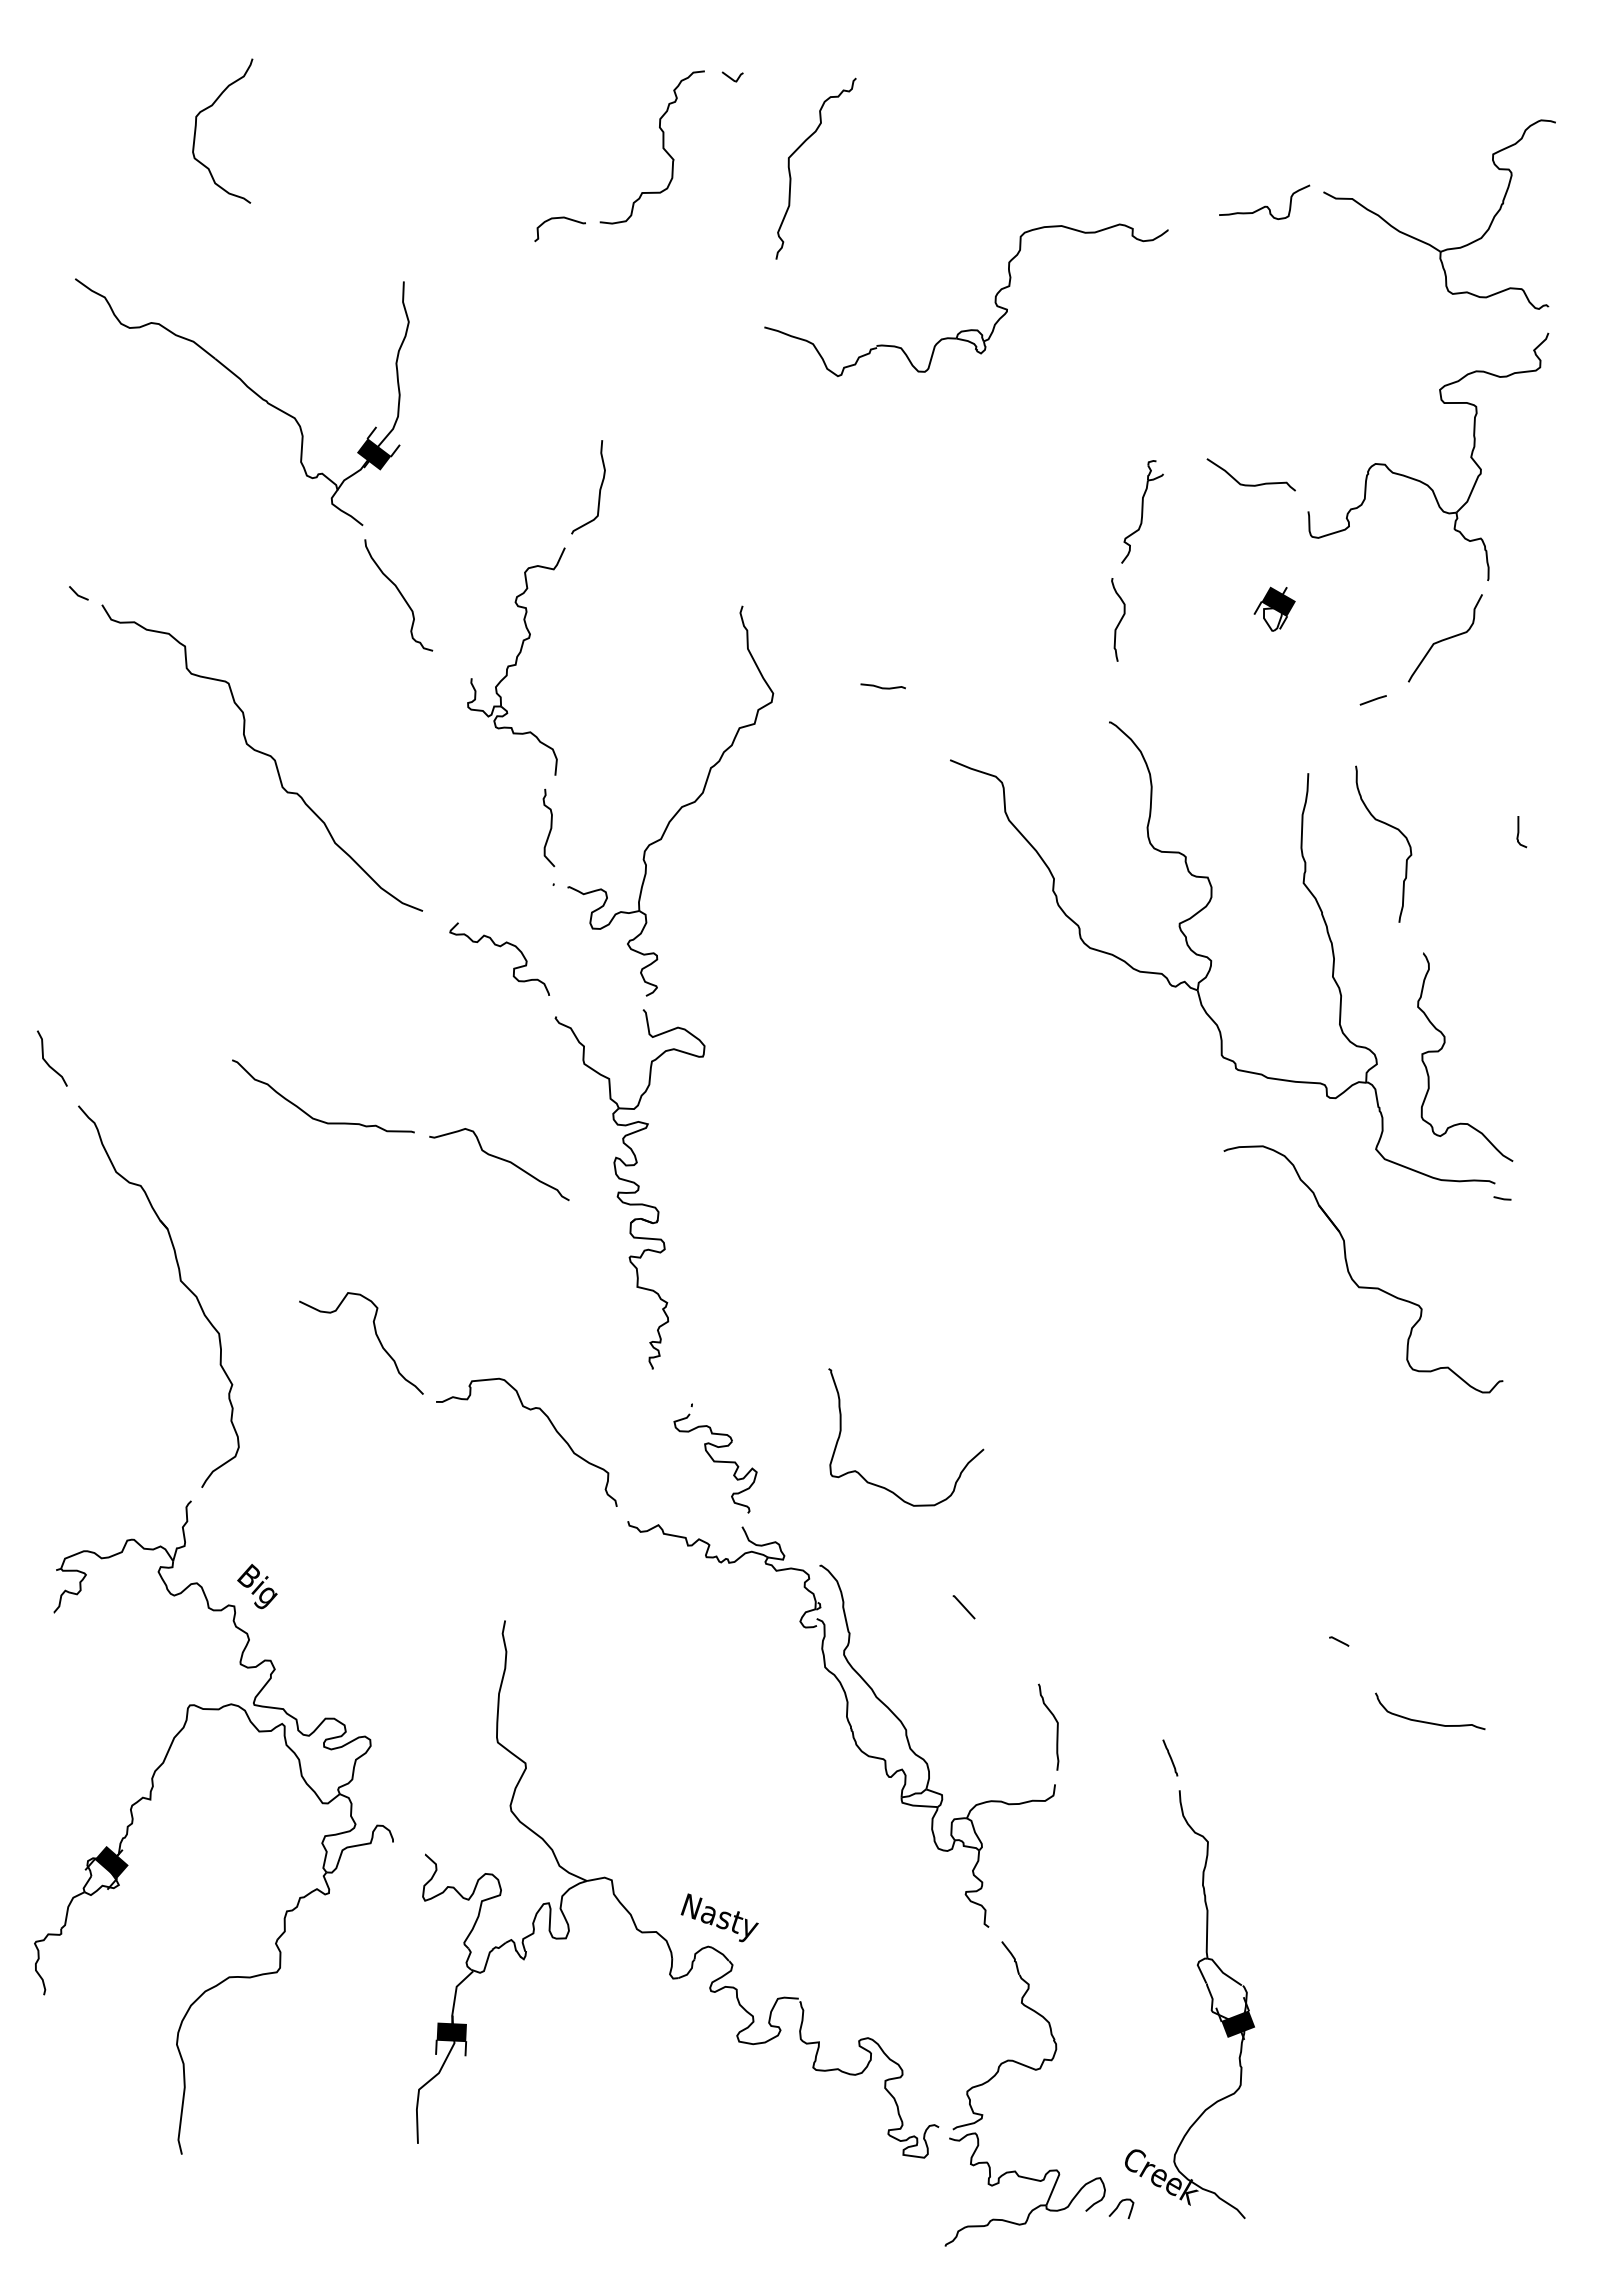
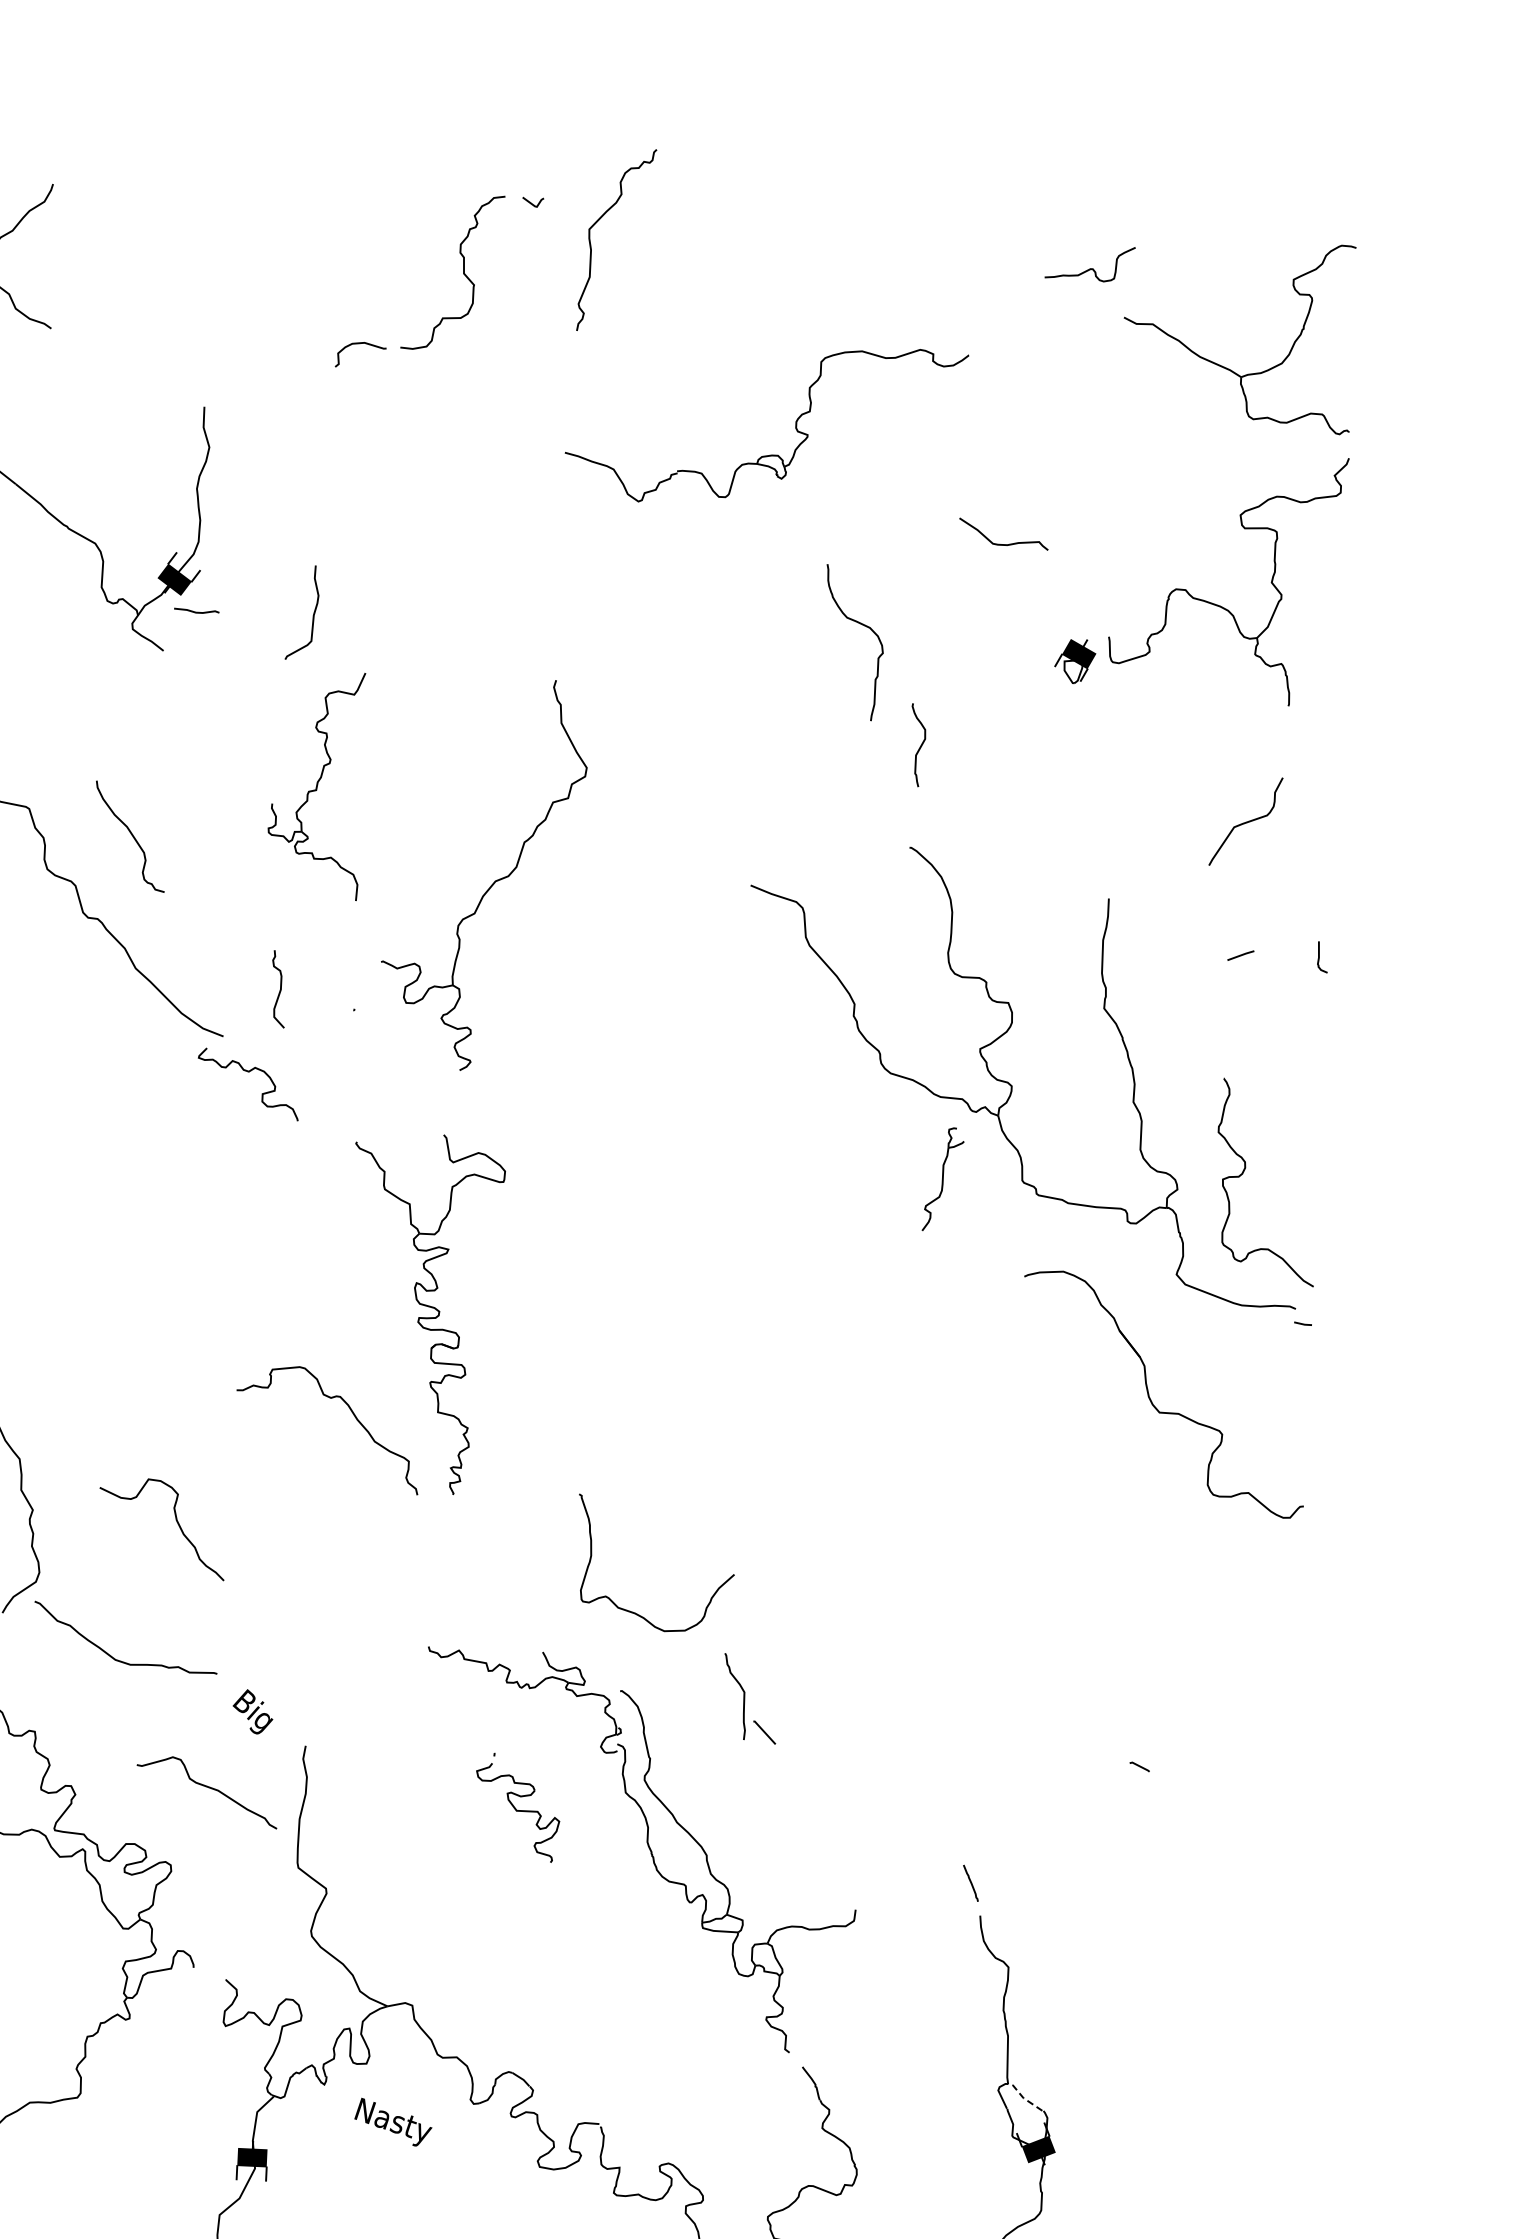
curve: (790, 170) -> (591, 241), moved
curve: (1265, 205) -> (1091, 267), moved
curve: (1250, 484) -> (1003, 543), moved
curve: (599, 488) -> (313, 613), moved
part: (1142, 511) -> (943, 1178), moved
curve: (400, 595) -> (132, 836), moved
part: (1274, 608) -> (1075, 660), moved
curve: (1445, 638) -> (1246, 821), moved
curve: (882, 687) -> (196, 611), moved
line: (1372, 700) -> (1240, 955), moved
part: (679, 808) -> (493, 882), moved
curve: (550, 827) -> (280, 988), moved
curve: (1391, 827) -> (863, 625), moved
curve: (500, 947) -> (249, 1072), moved
curve: (309, 1114) -> (112, 1655), moved
curve: (499, 1159) -> (207, 1787), moved
curve: (376, 1337) -> (177, 1523), moved
curve: (553, 1428) -> (354, 1416), moved
part: (715, 1458) -> (518, 1807), moved
curve: (883, 1486) -> (634, 1611), moved
text: (257, 1586) -> (253, 1711), moved
curve: (1427, 1721) -> (1228, 1846), removed
curve: (1056, 1726) -> (743, 1695), moved
text: (719, 1917) -> (393, 2121), moved
line: (1222, 1972) -> (1023, 2097), solid -> dashed

